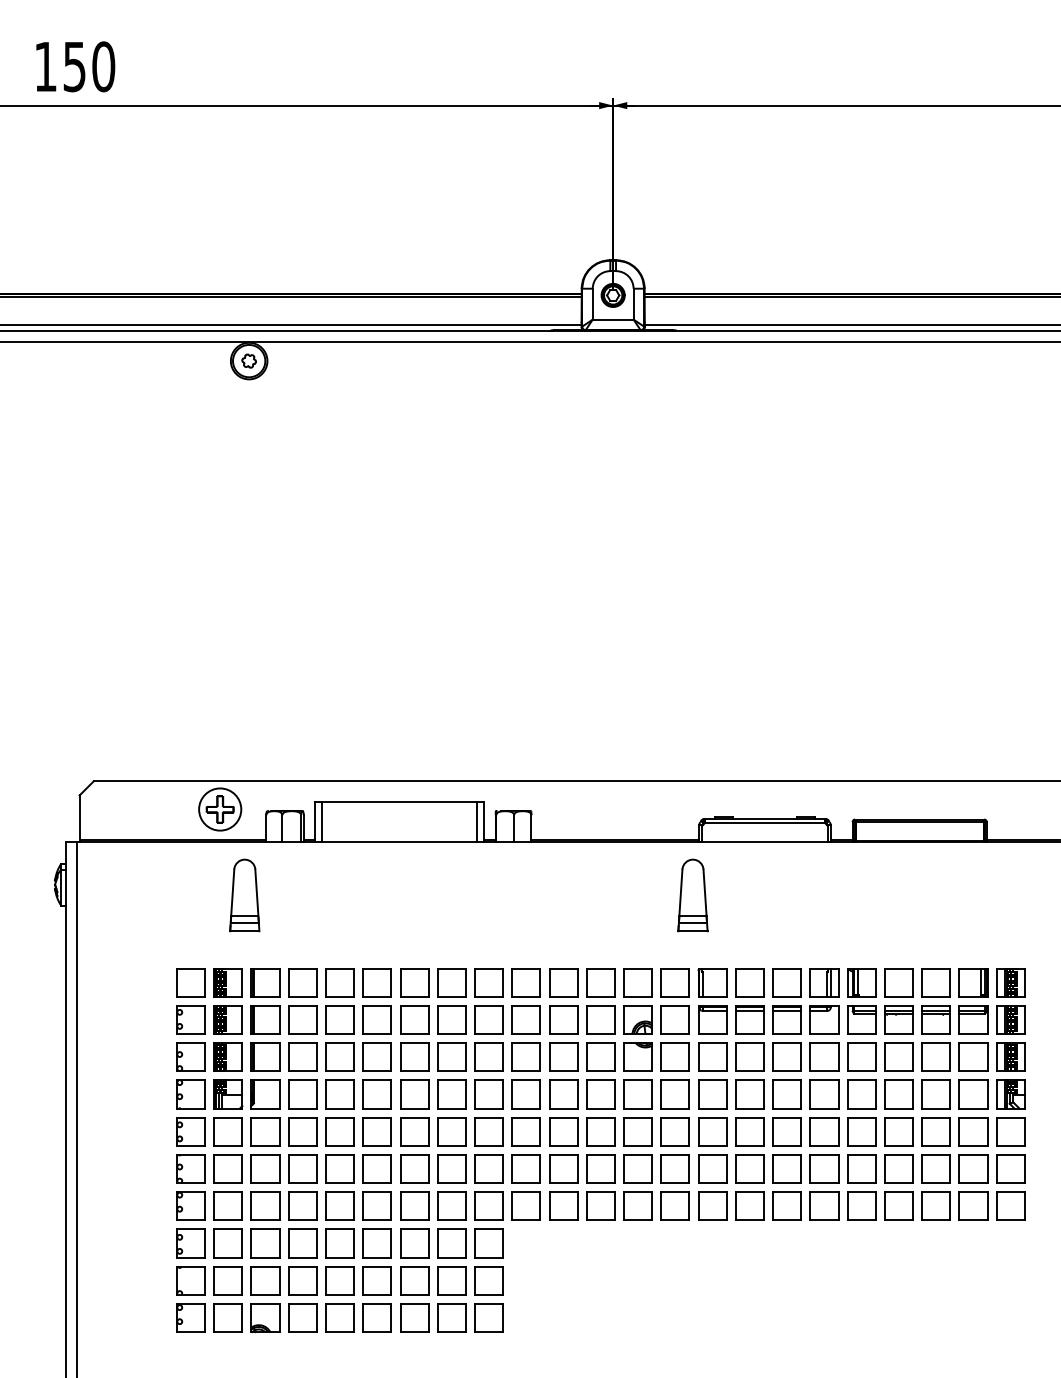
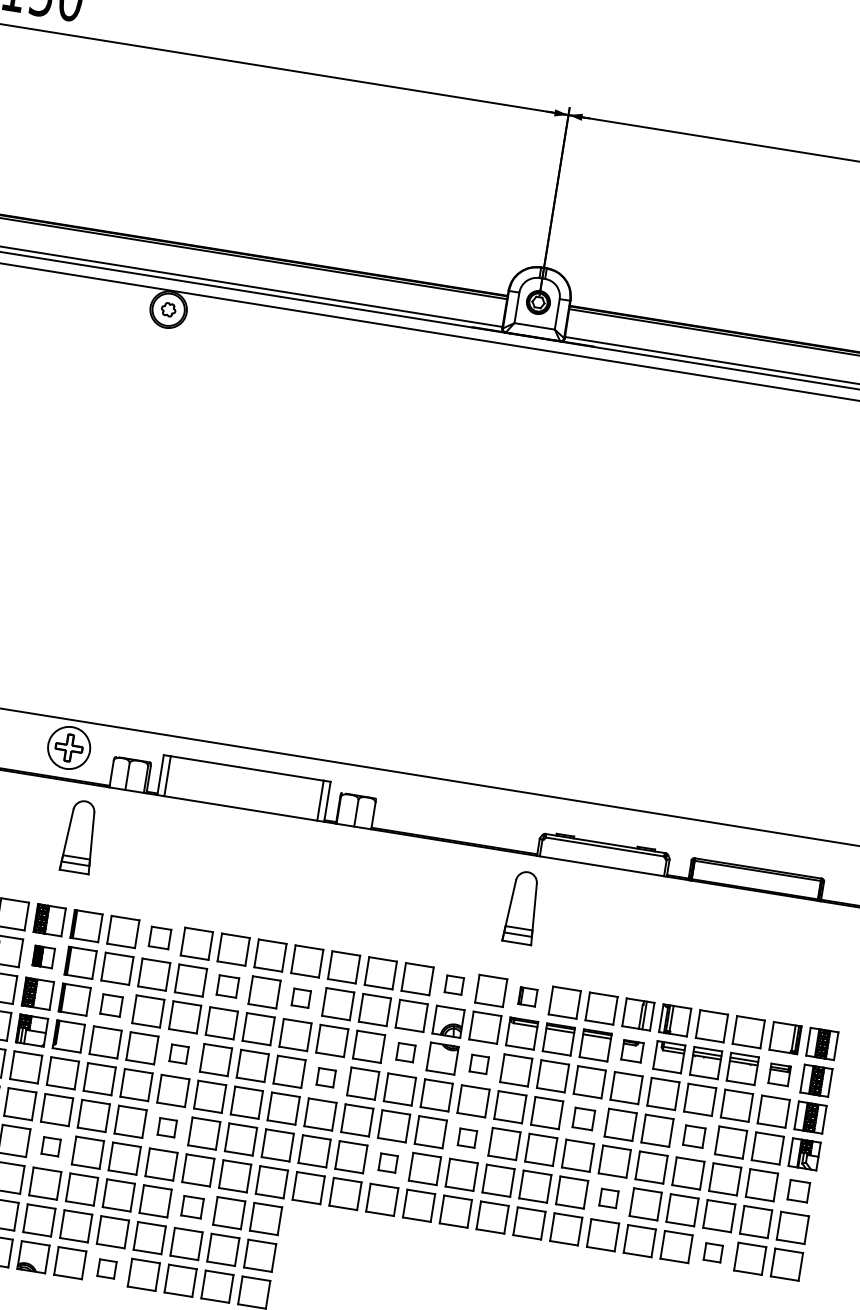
part: (339, 982) -> (159, 937), size x0.7
part: (637, 982) -> (453, 984), size x0.6
part: (712, 982) -> (527, 996), size x0.6
part: (227, 1019) -> (43, 956), size x0.7
part: (414, 1019) -> (227, 986), size x0.7
part: (488, 1019) -> (300, 997), size x0.6
part: (824, 1019) -> (632, 1050), size x0.7
part: (973, 1019) -> (779, 1074), size x0.7
part: (302, 1056) -> (111, 1004), size x0.7
part: (600, 1056) -> (405, 1051), size x0.6
part: (674, 1056) -> (478, 1063), size x0.6
part: (376, 1094) -> (178, 1054), size x0.6
part: (525, 1094) -> (325, 1077), size x0.6
part: (786, 1094) -> (583, 1118), size x0.7
part: (898, 1094) -> (693, 1136), size x0.7
part: (674, 1131) -> (466, 1137), size x0.6
part: (1010, 1131) -> (798, 1190), size x0.7
part: (376, 1168) -> (166, 1127), size x0.6
part: (600, 1168) -> (387, 1162), size x0.6
part: (824, 1168) -> (609, 1198), size x0.6
part: (265, 1205) -> (51, 1146), size x0.6
part: (935, 1205) -> (712, 1252), size x0.6
part: (414, 1243) -> (192, 1207), size x0.7
part: (339, 1317) -> (106, 1268), size x0.6

